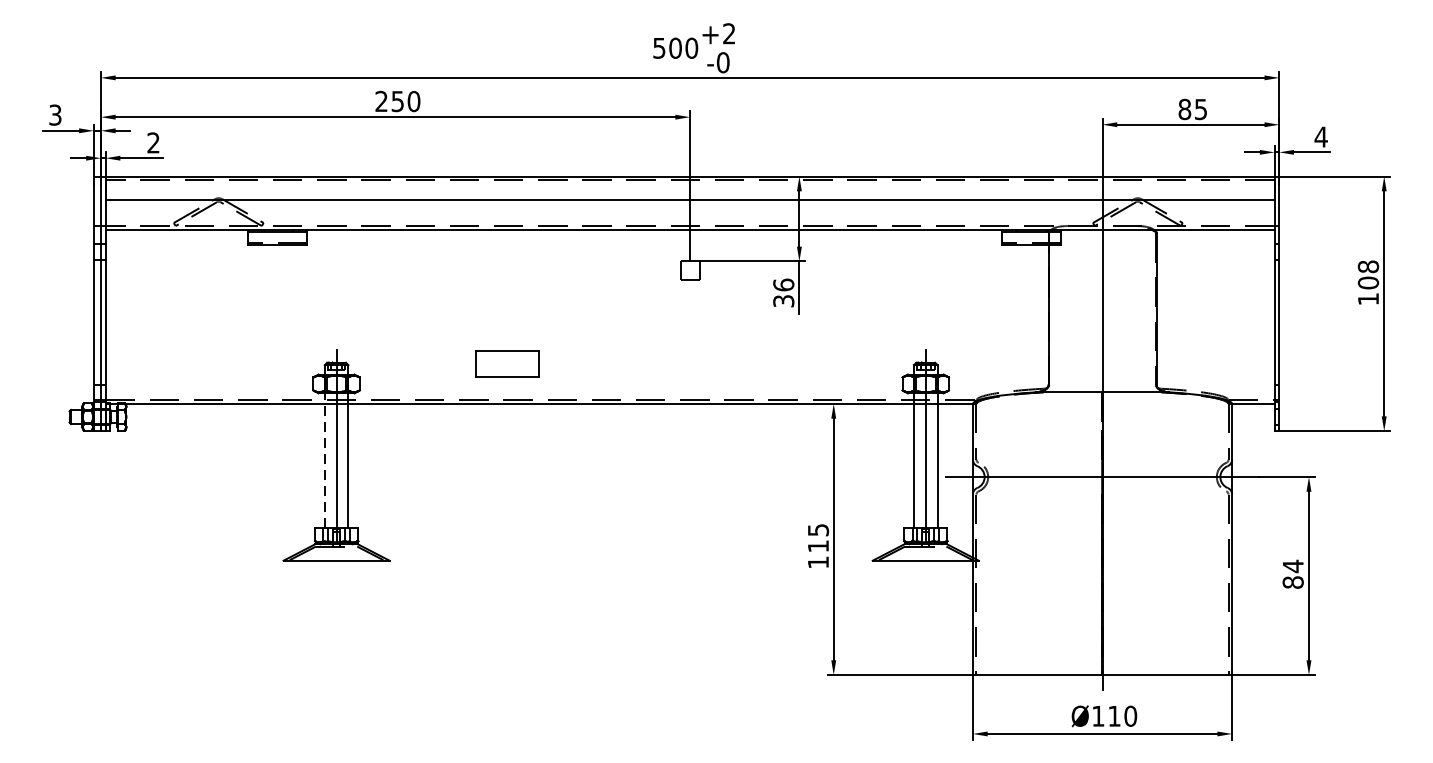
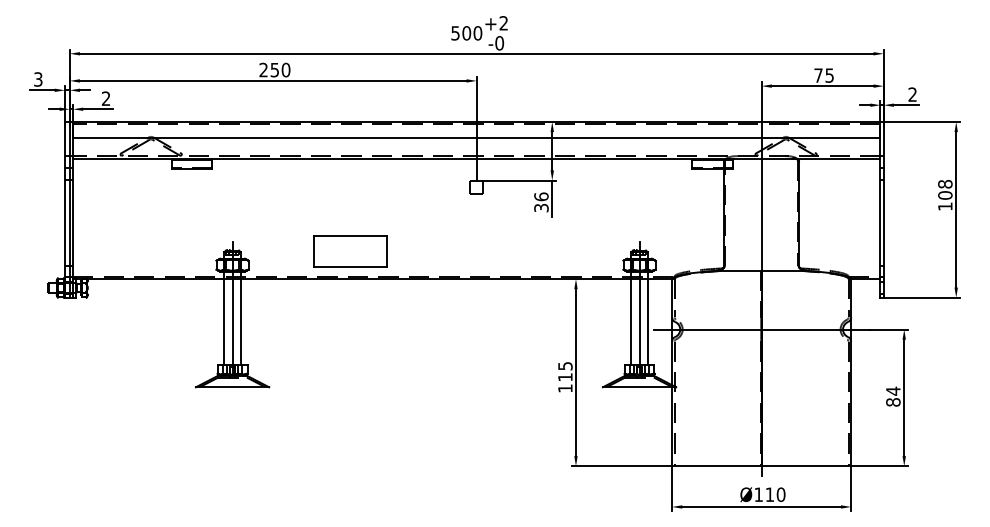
text: (1184, 109) -> (818, 75), 85 -> 75
text: (1320, 136) -> (912, 94), 4 -> 2
part: (507, 364) -> (350, 251), size x1.67
line: (324, 459) -> (224, 317), dashed -> solid

